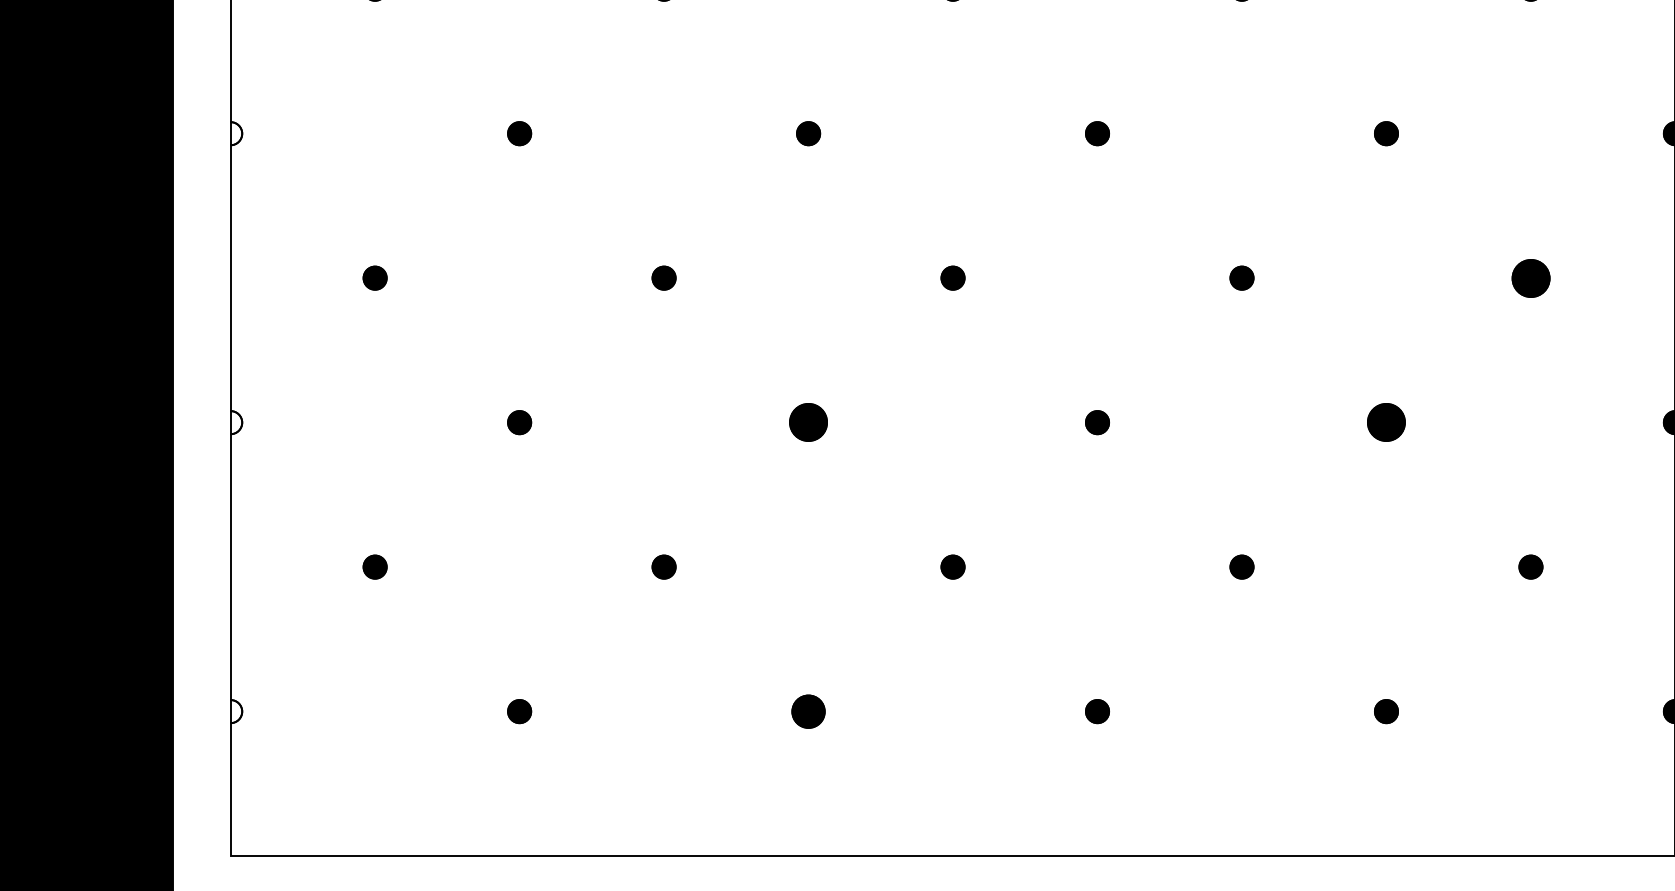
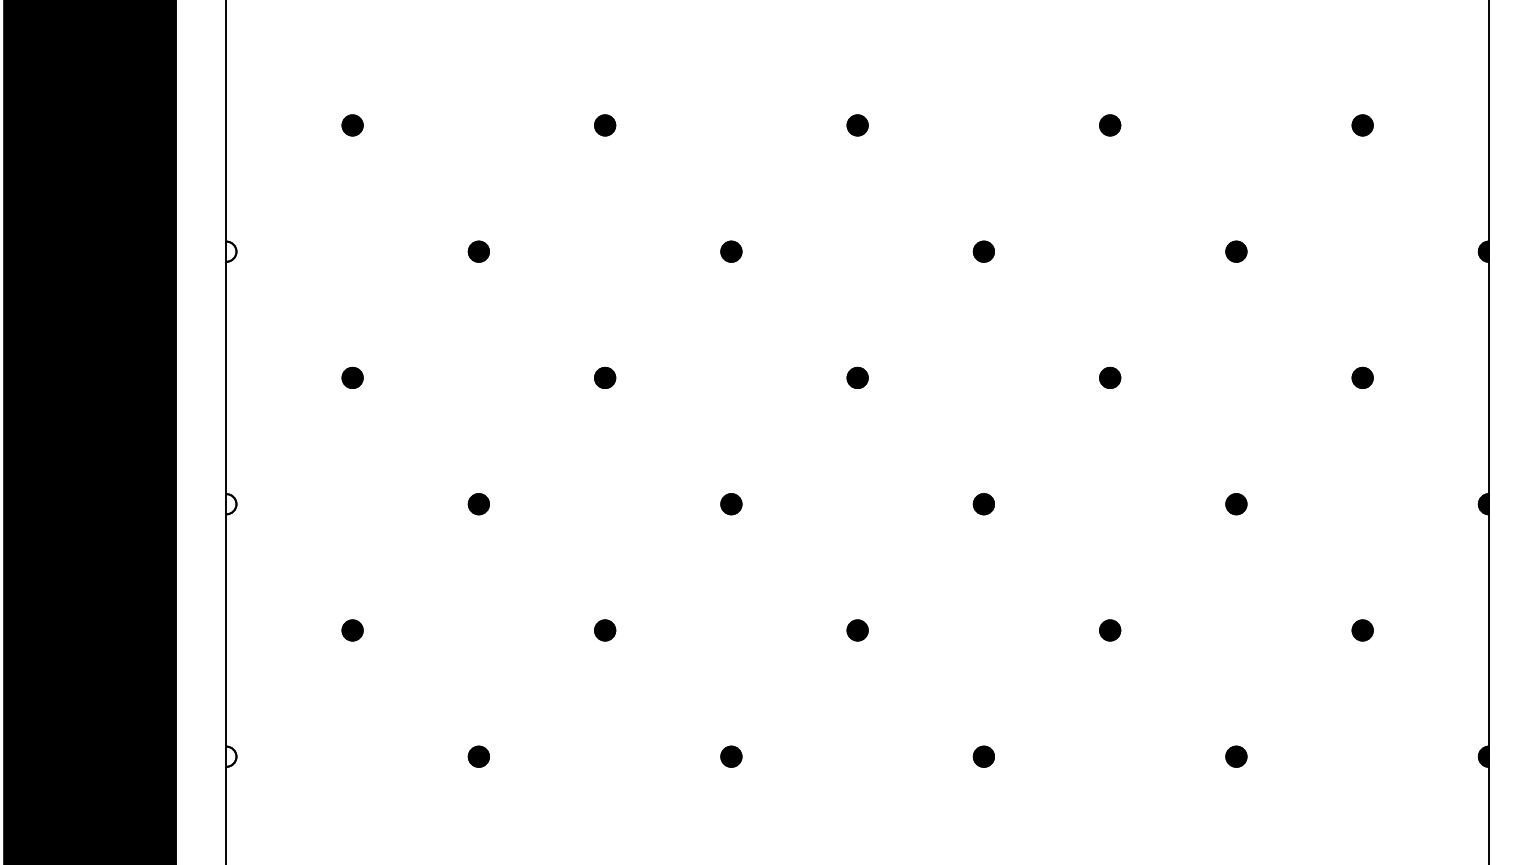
part: (1530, 277) -> (1362, 377), size x0.62
part: (808, 422) -> (731, 504), size x0.62
part: (1386, 422) -> (1236, 504), size x0.62
part: (808, 711) -> (731, 756), size x0.71

